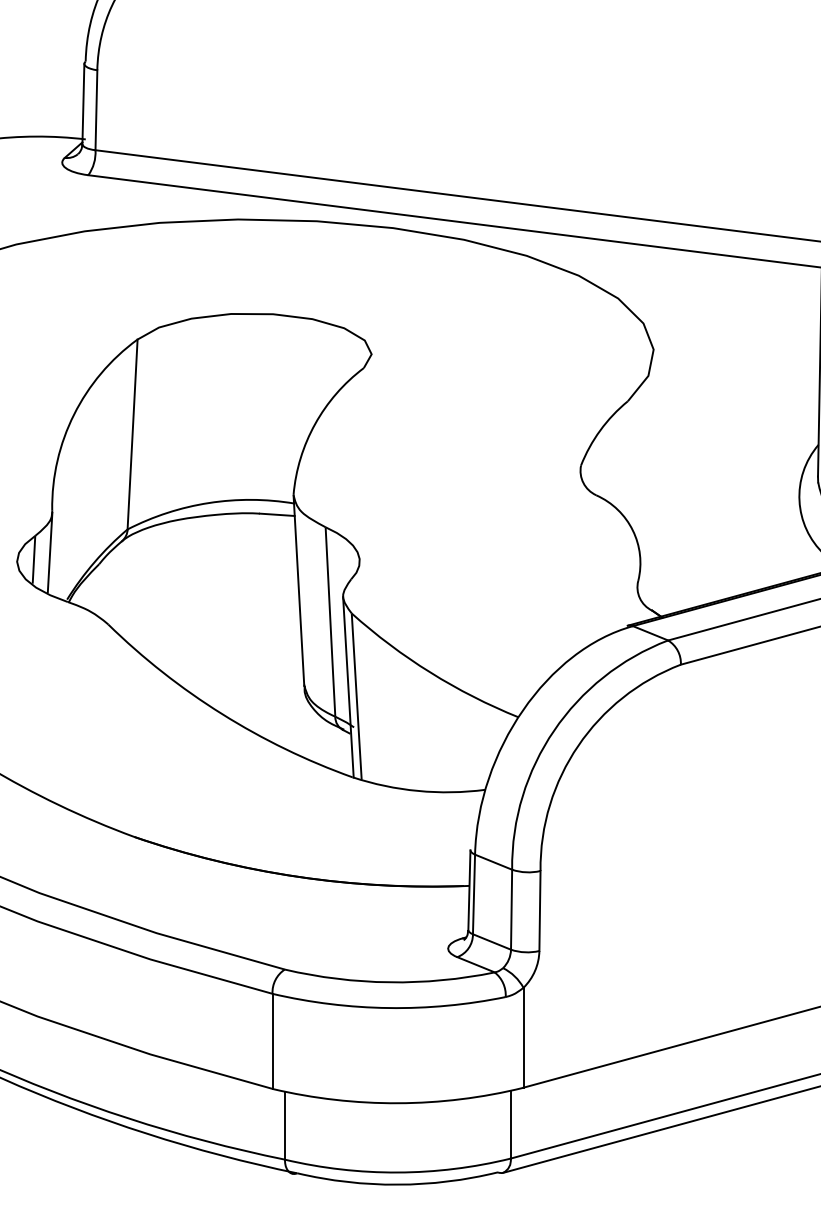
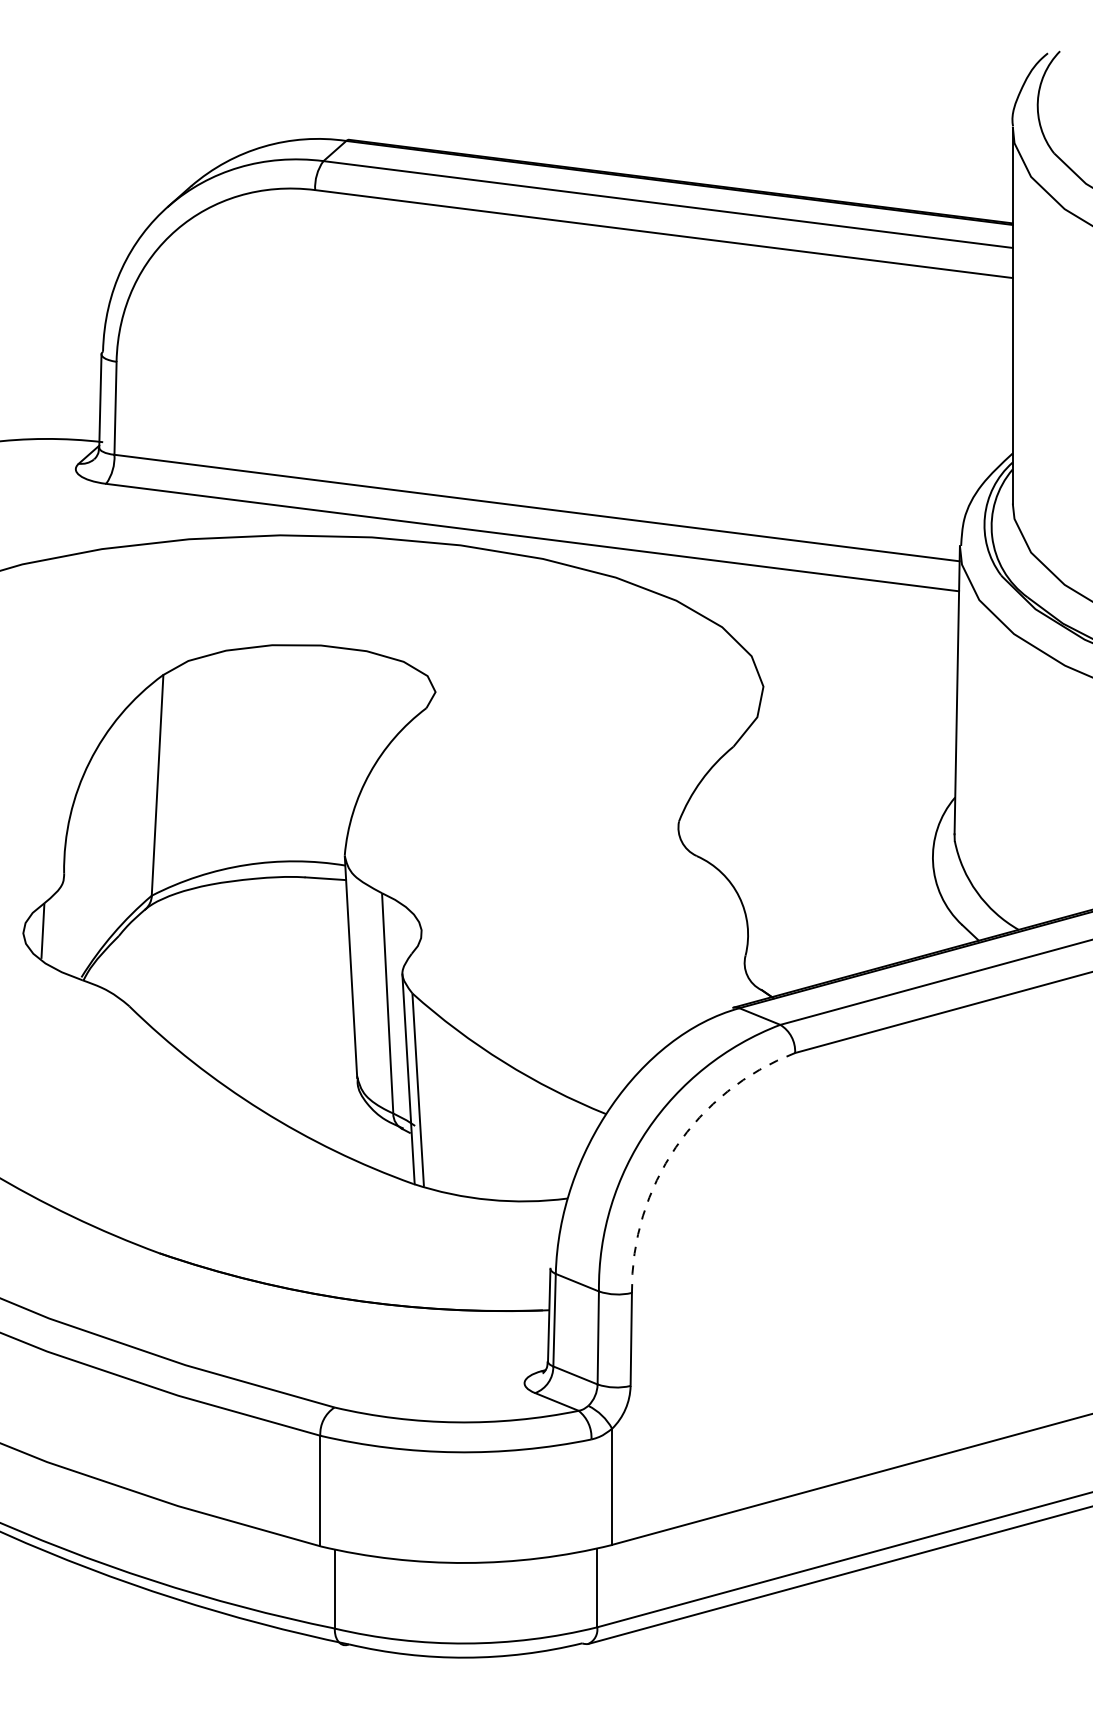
line: (49, 552) -> (61, 922), removed
arc: (578, 745) -> (675, 1147), solid -> dashed

